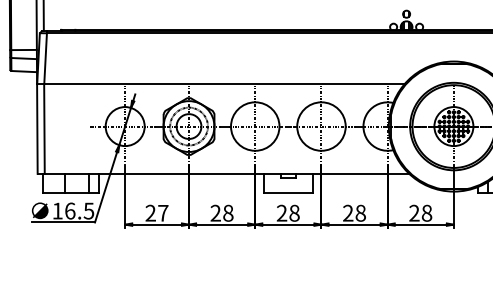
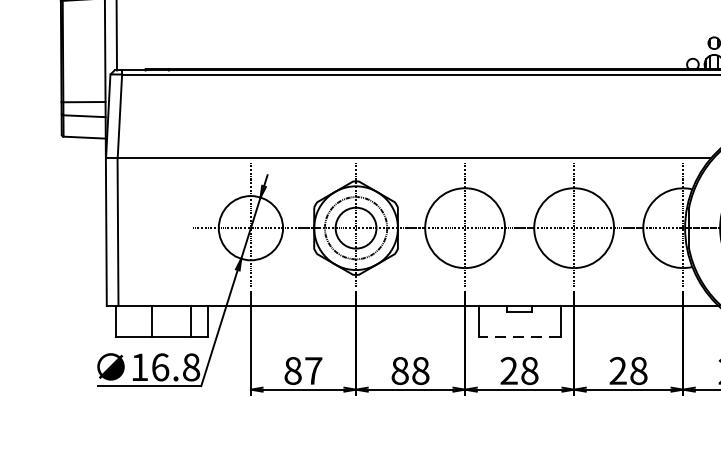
line: (288, 192) -> (519, 336), solid -> dashed
text: (88, 210) -> (190, 366), 16.5 -> 16.8
text: (150, 212) -> (292, 369), 27 -> 87
text: (215, 212) -> (399, 369), 28 -> 88

